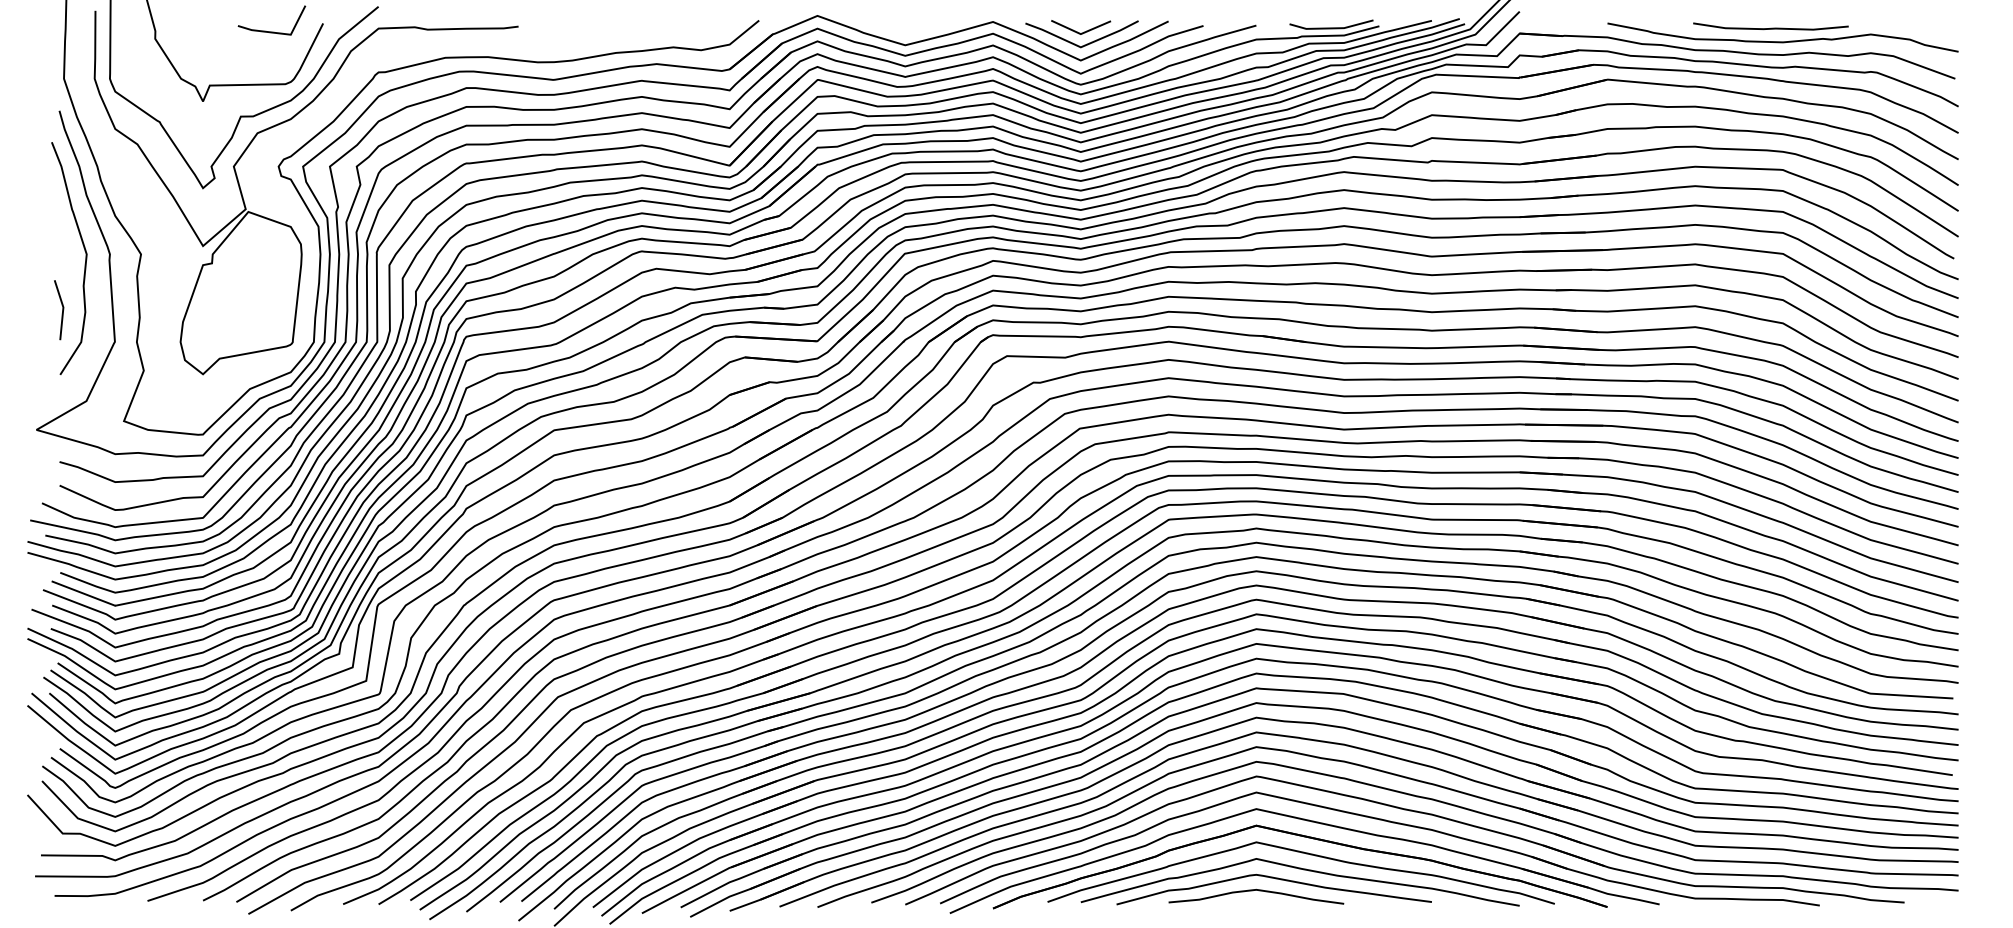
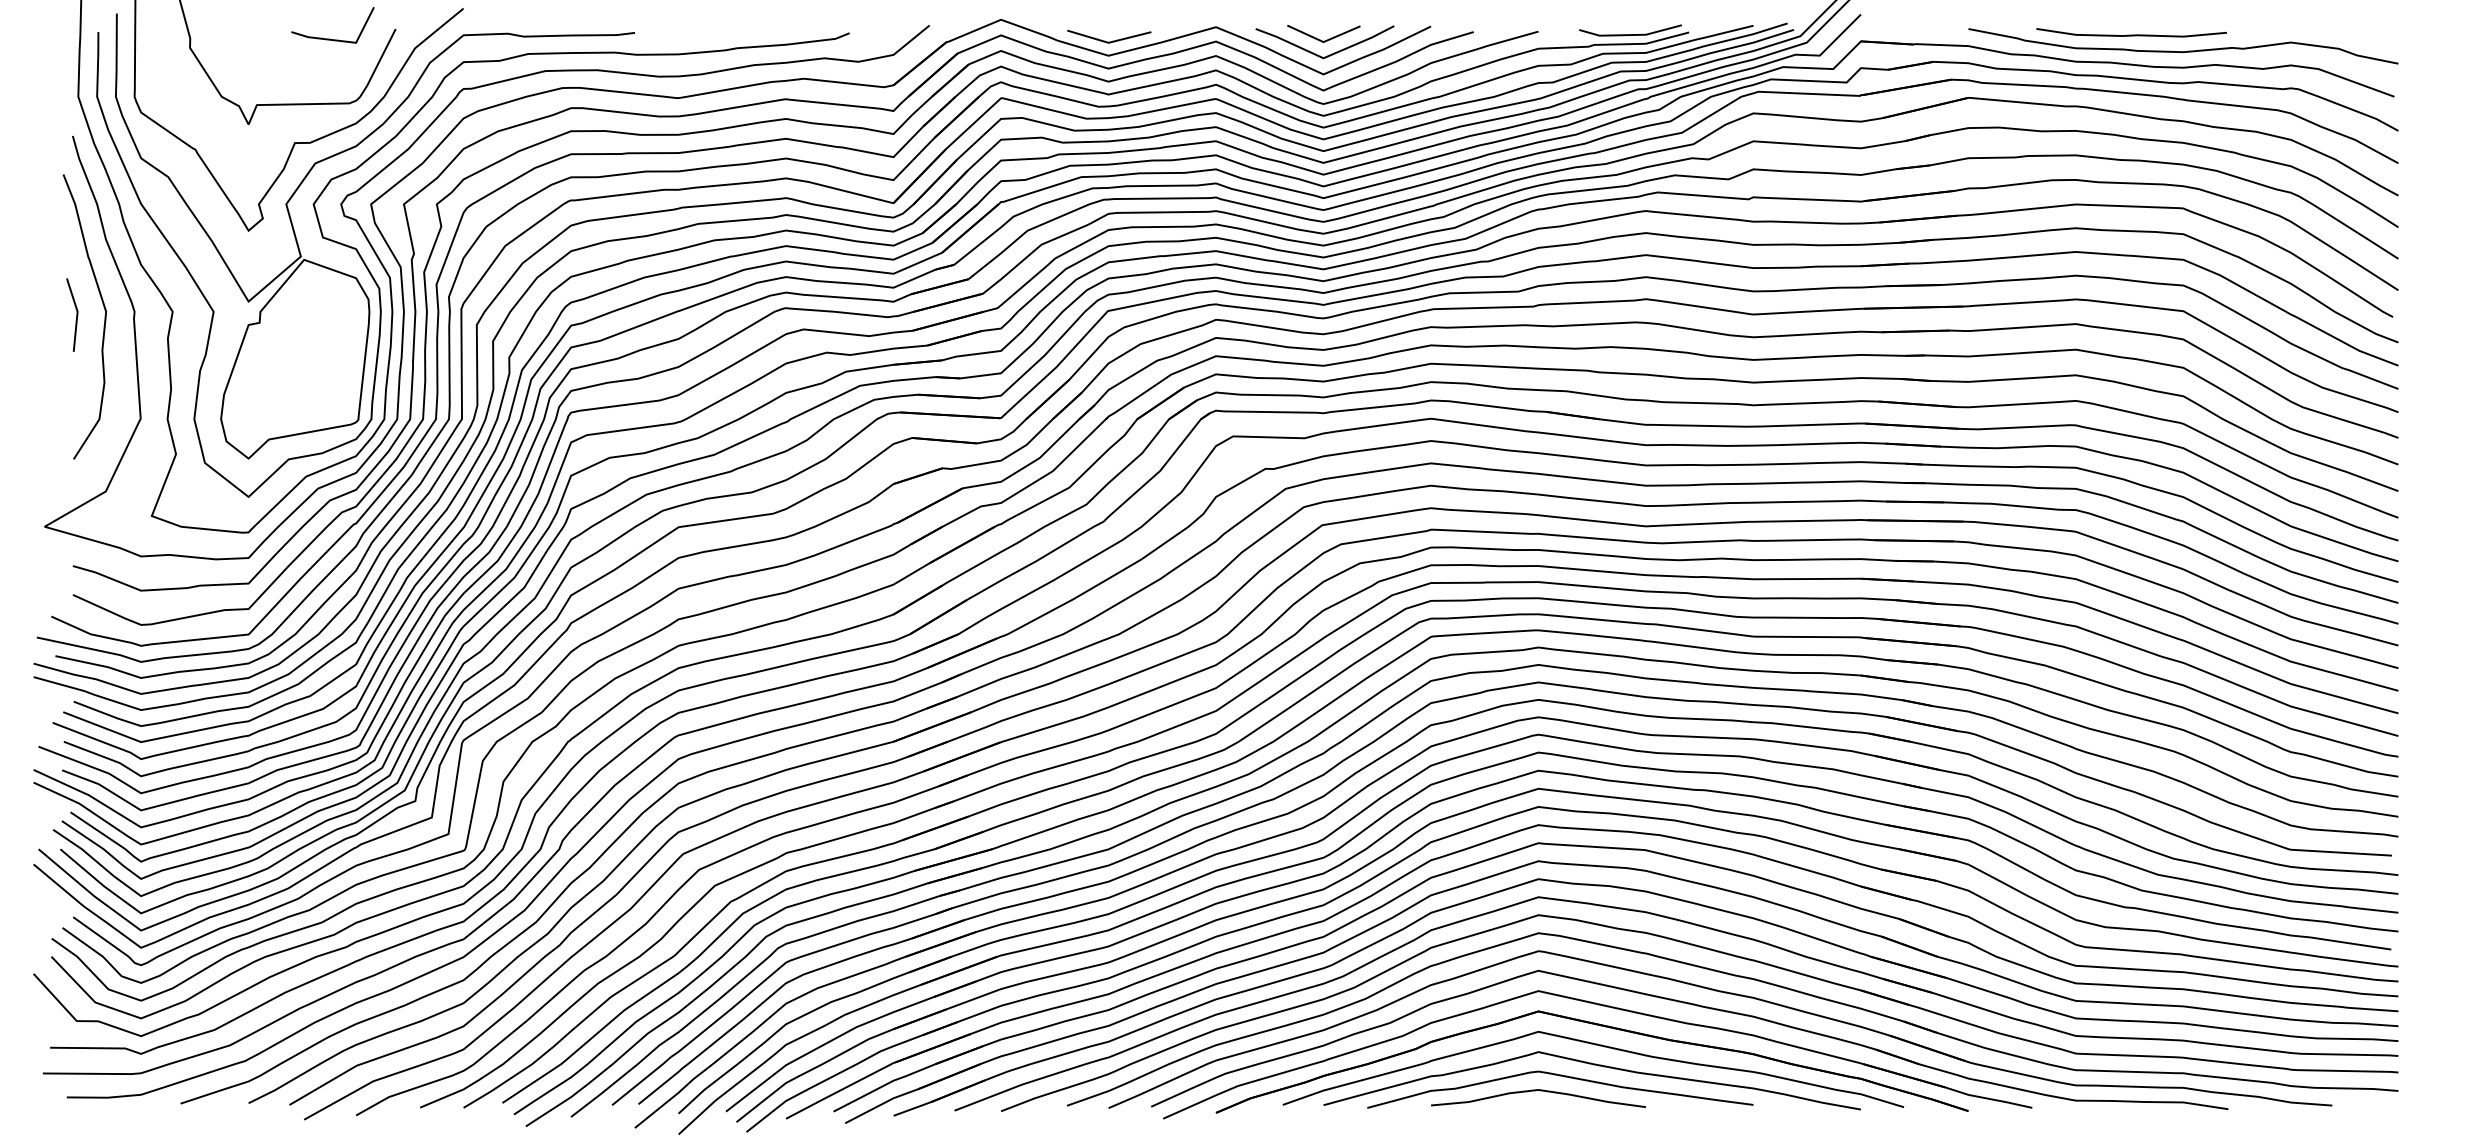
curve: (1770, 27) -> (2131, 34), moved
line: (908, 32) -> (1112, 40), added
curve: (310, 235) -> (380, 288), added
line: (62, 309) -> (76, 314), moved

